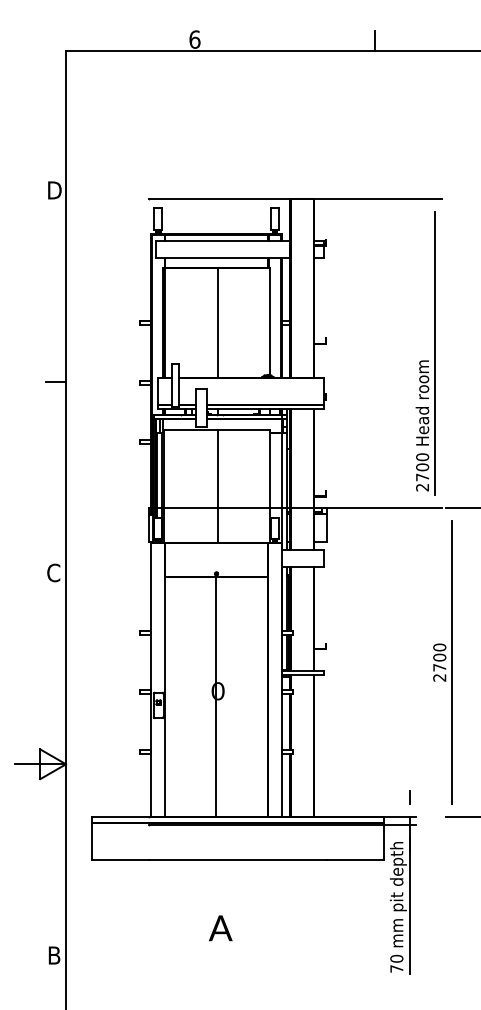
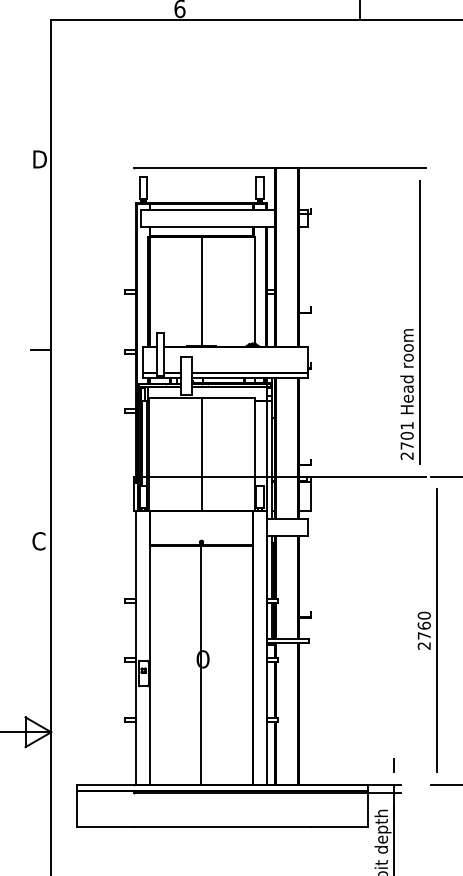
text: (422, 457) -> (407, 426), 2700 -> 2701
text: (439, 657) -> (424, 625), 2700 -> 2760

